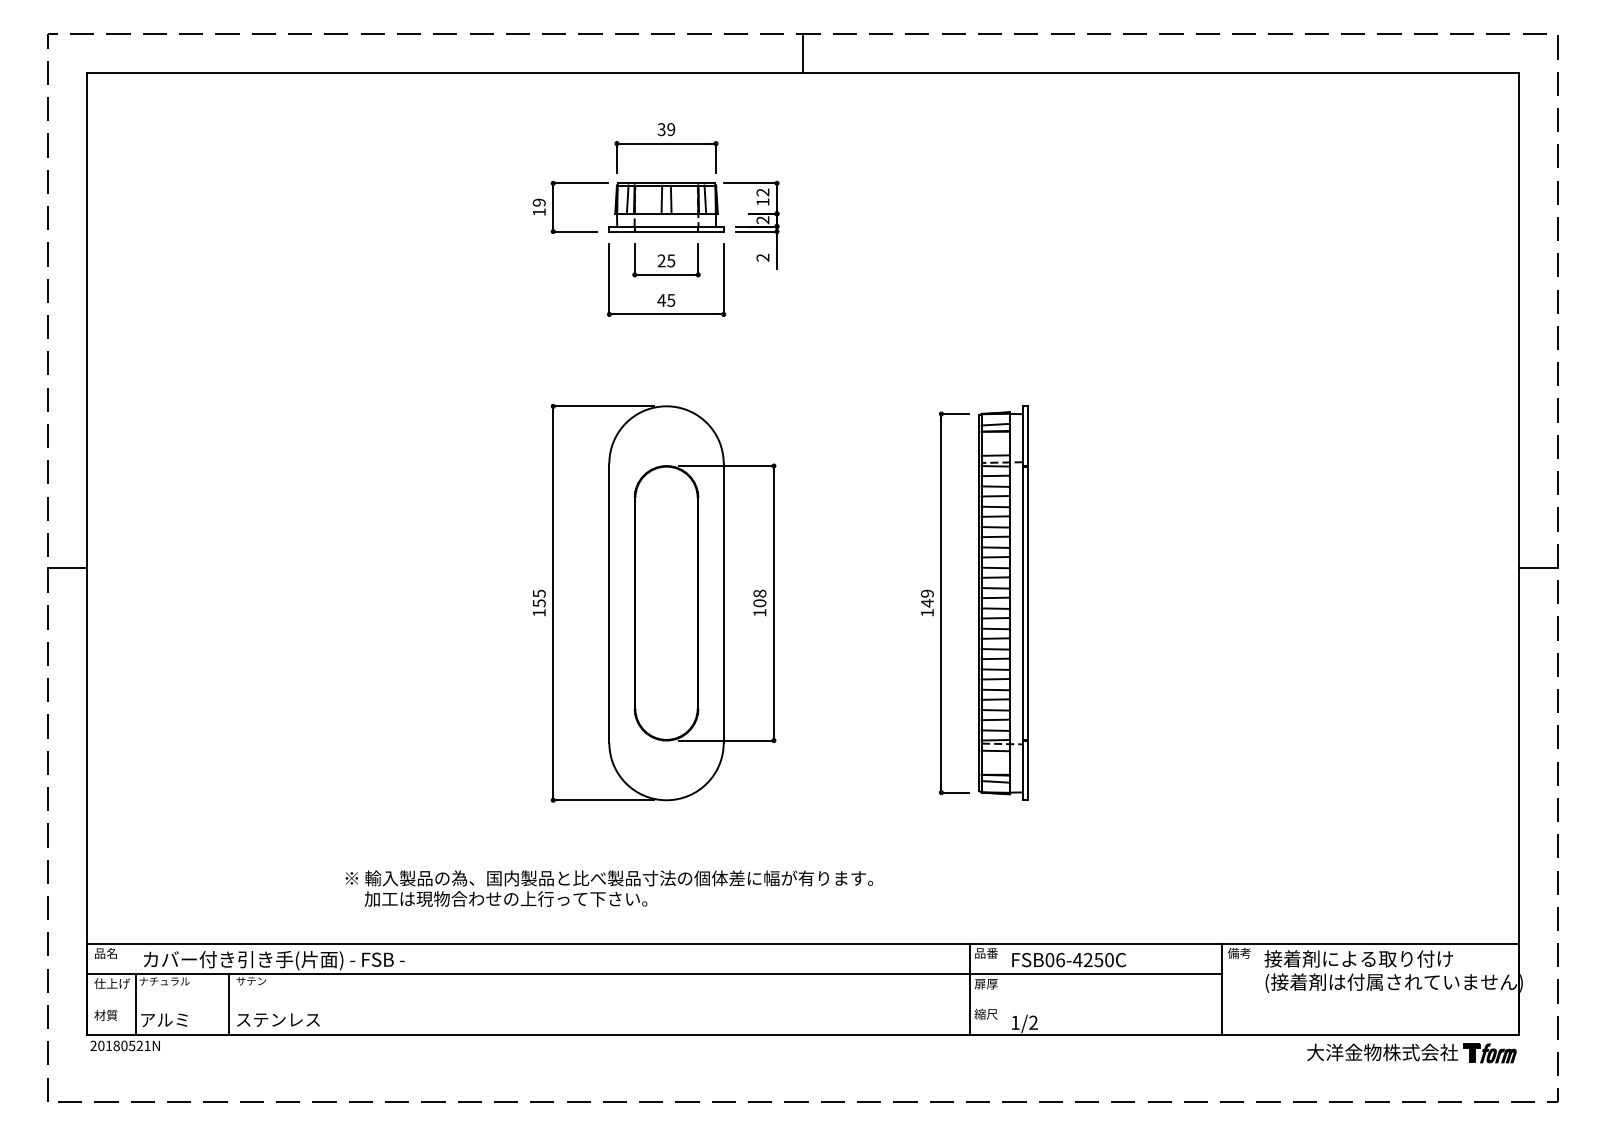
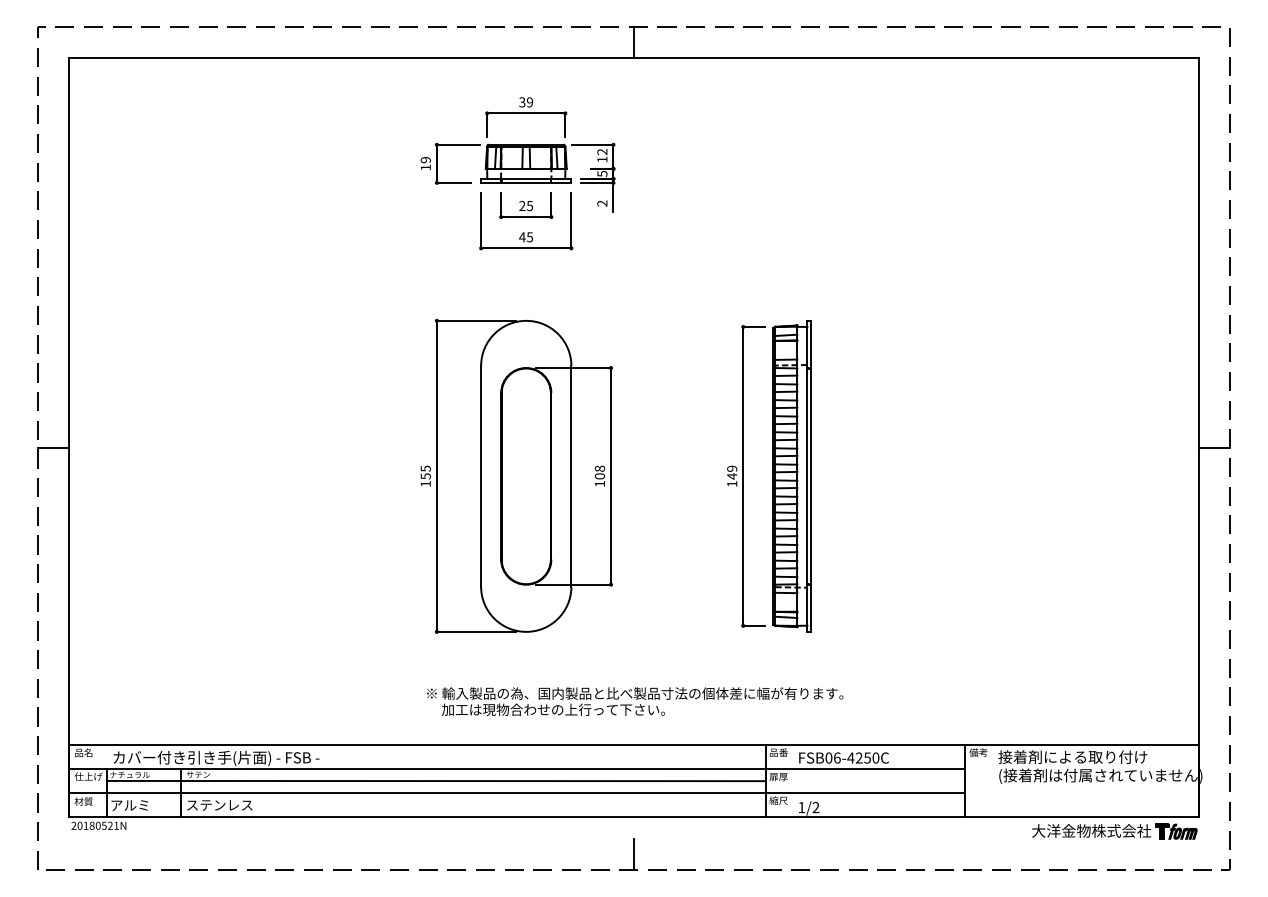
text: (763, 219) -> (602, 173), 2 -> 5
text: (609, 888) -> (635, 701), moved
line: (552, 988) -> (436, 780), added
line: (654, 1004) -> (516, 793), added
line: (803, 1082) -> (634, 854), added

